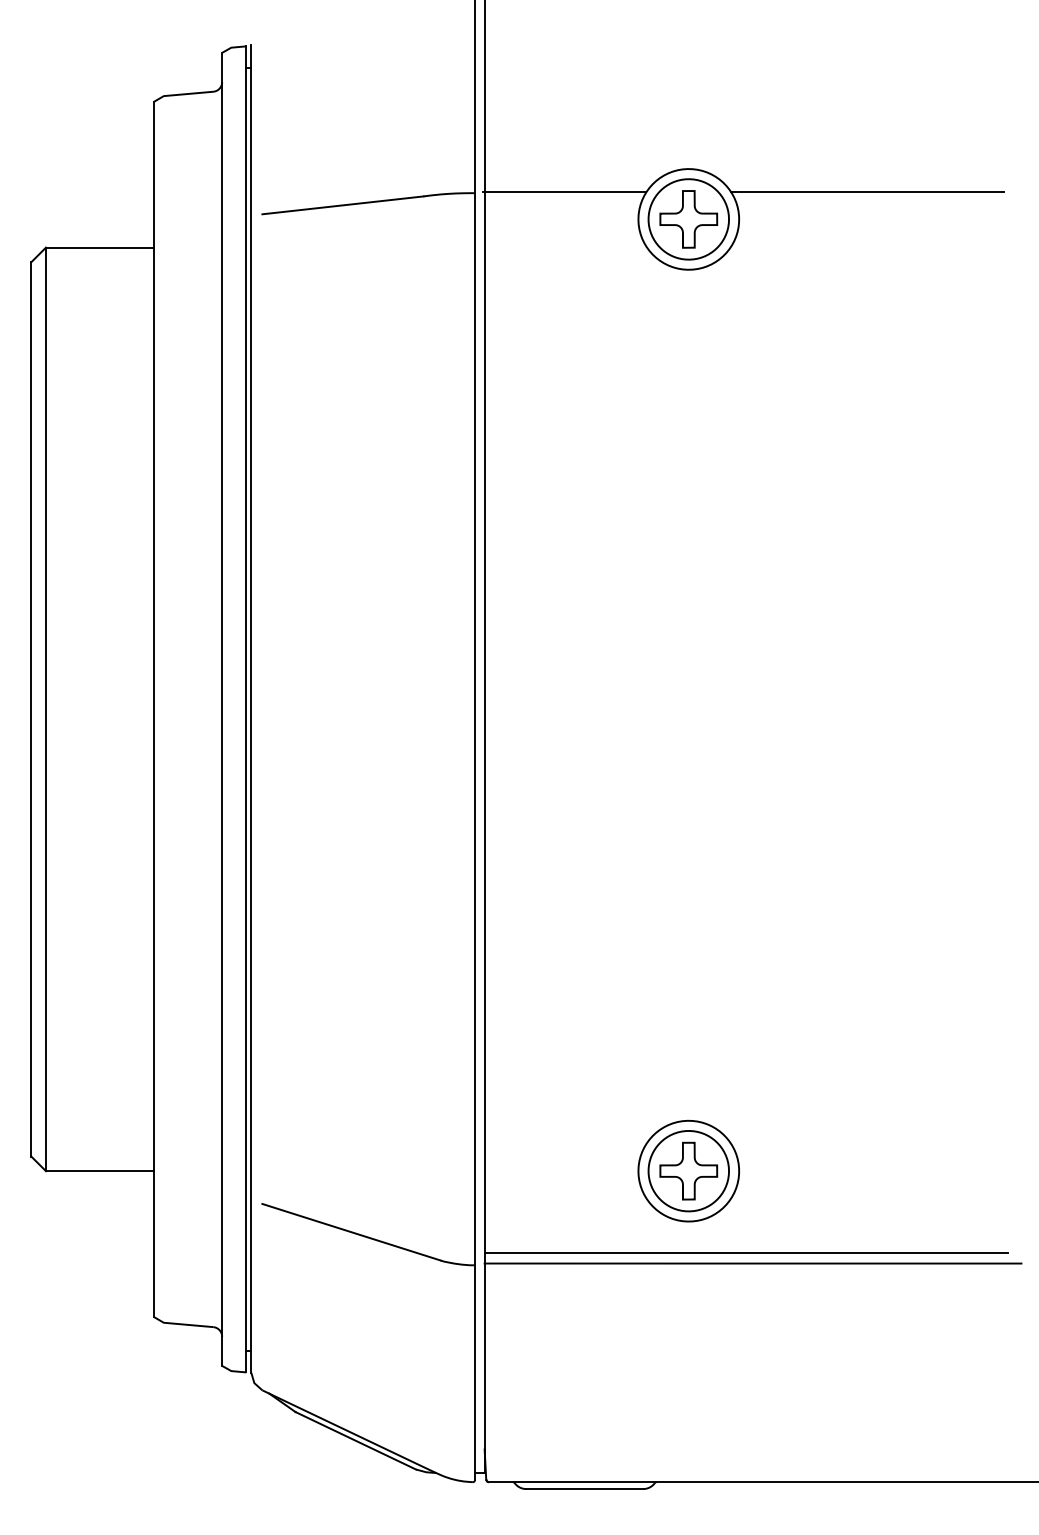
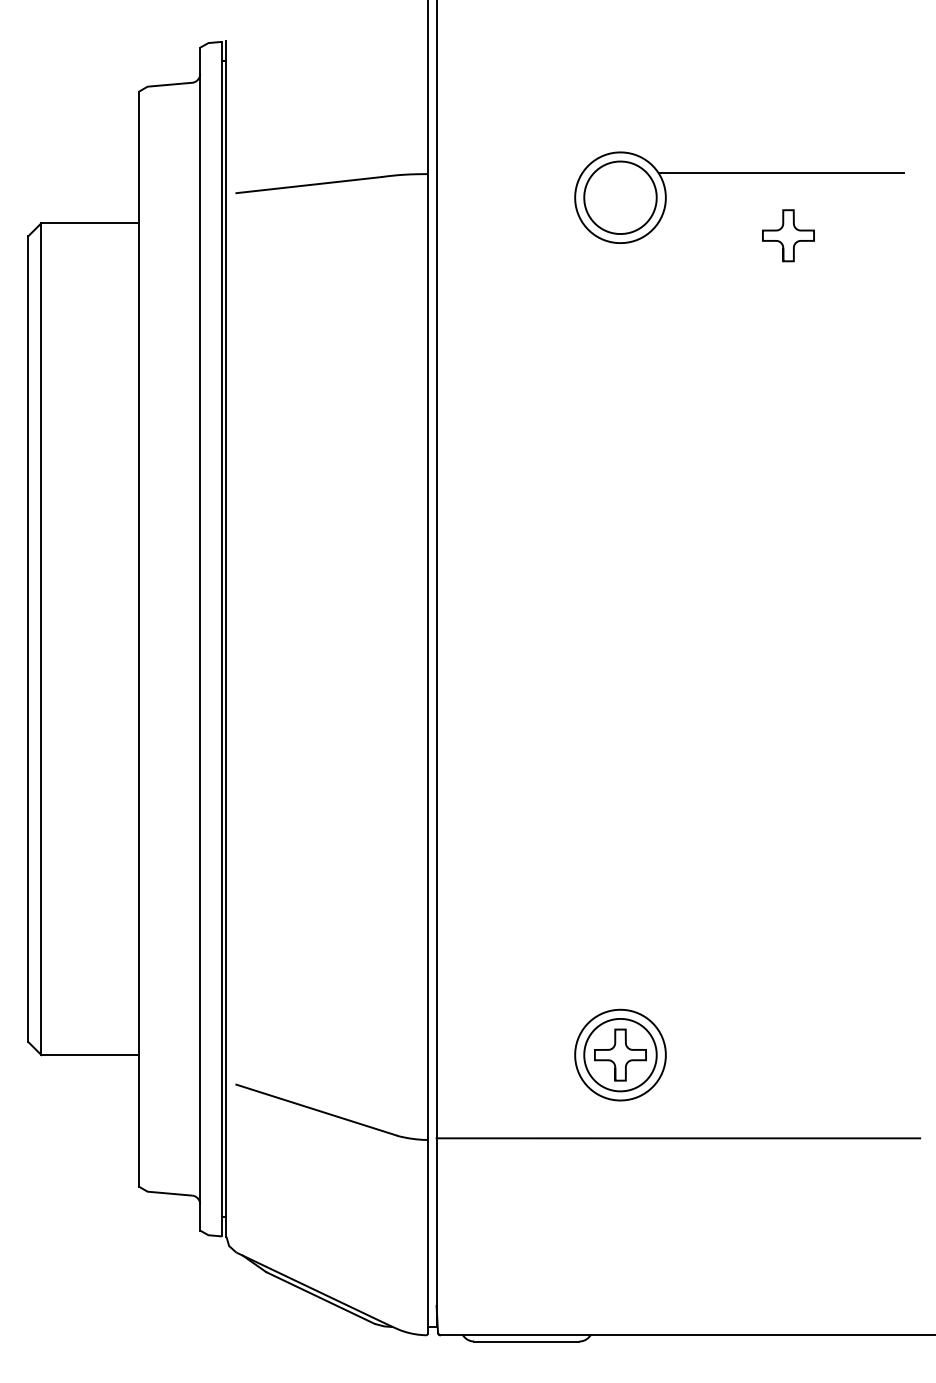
line: (564, 191) -> (508, 172), removed
curve: (682, 211) -> (782, 228), moved
line: (745, 1252) -> (671, 1128), removed

